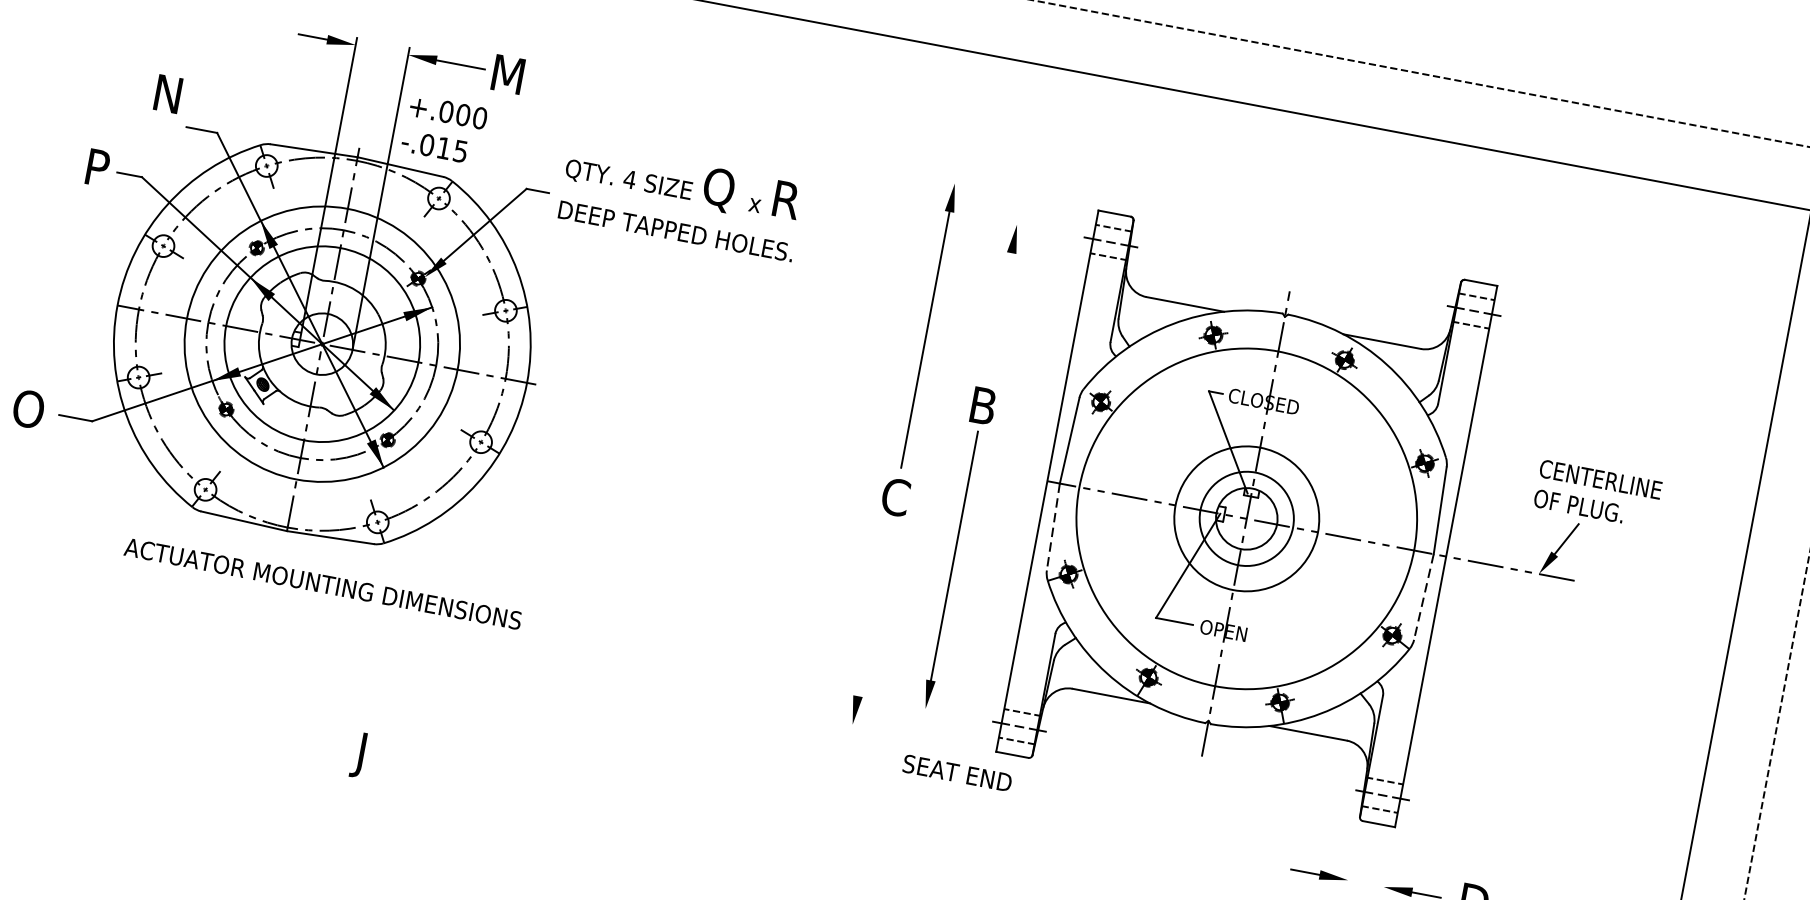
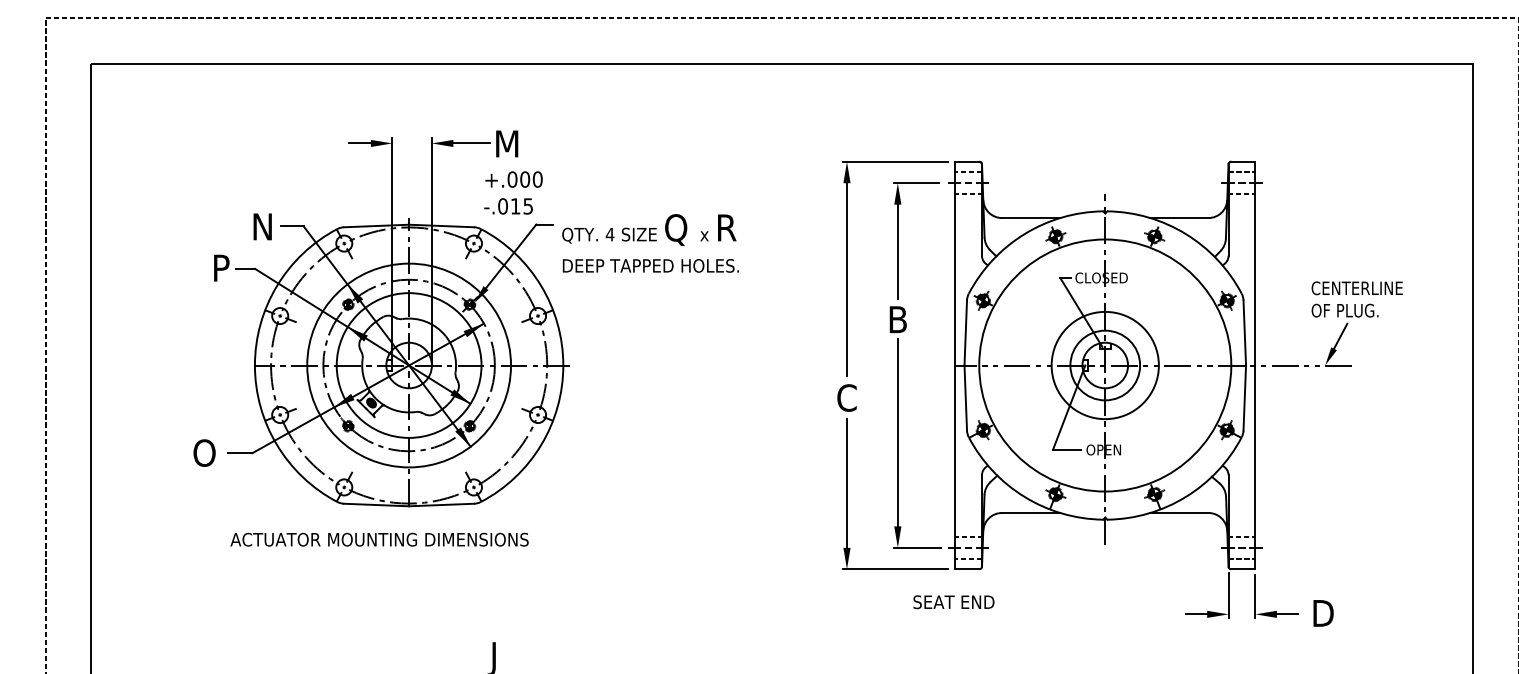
text: (167, 93) -> (262, 226), moved
text: (444, 129) -> (513, 192), moved
line: (1019, 195) -> (895, 161), added
text: (681, 201) -> (650, 243), moved
line: (1041, 229) -> (916, 183), added
line: (999, 315) -> (897, 251), added
line: (1052, 527) -> (965, 398), dashed -> solid
text: (322, 583) -> (379, 539), moved
line: (1423, 597) -> (1244, 398), dashed -> solid
line: (873, 610) -> (846, 483), added
line: (950, 713) -> (916, 547), added
line: (917, 737) -> (895, 569), added
text: (956, 773) -> (953, 602), moved
line: (1352, 855) -> (1228, 595), added
line: (1388, 863) -> (1255, 596), added

